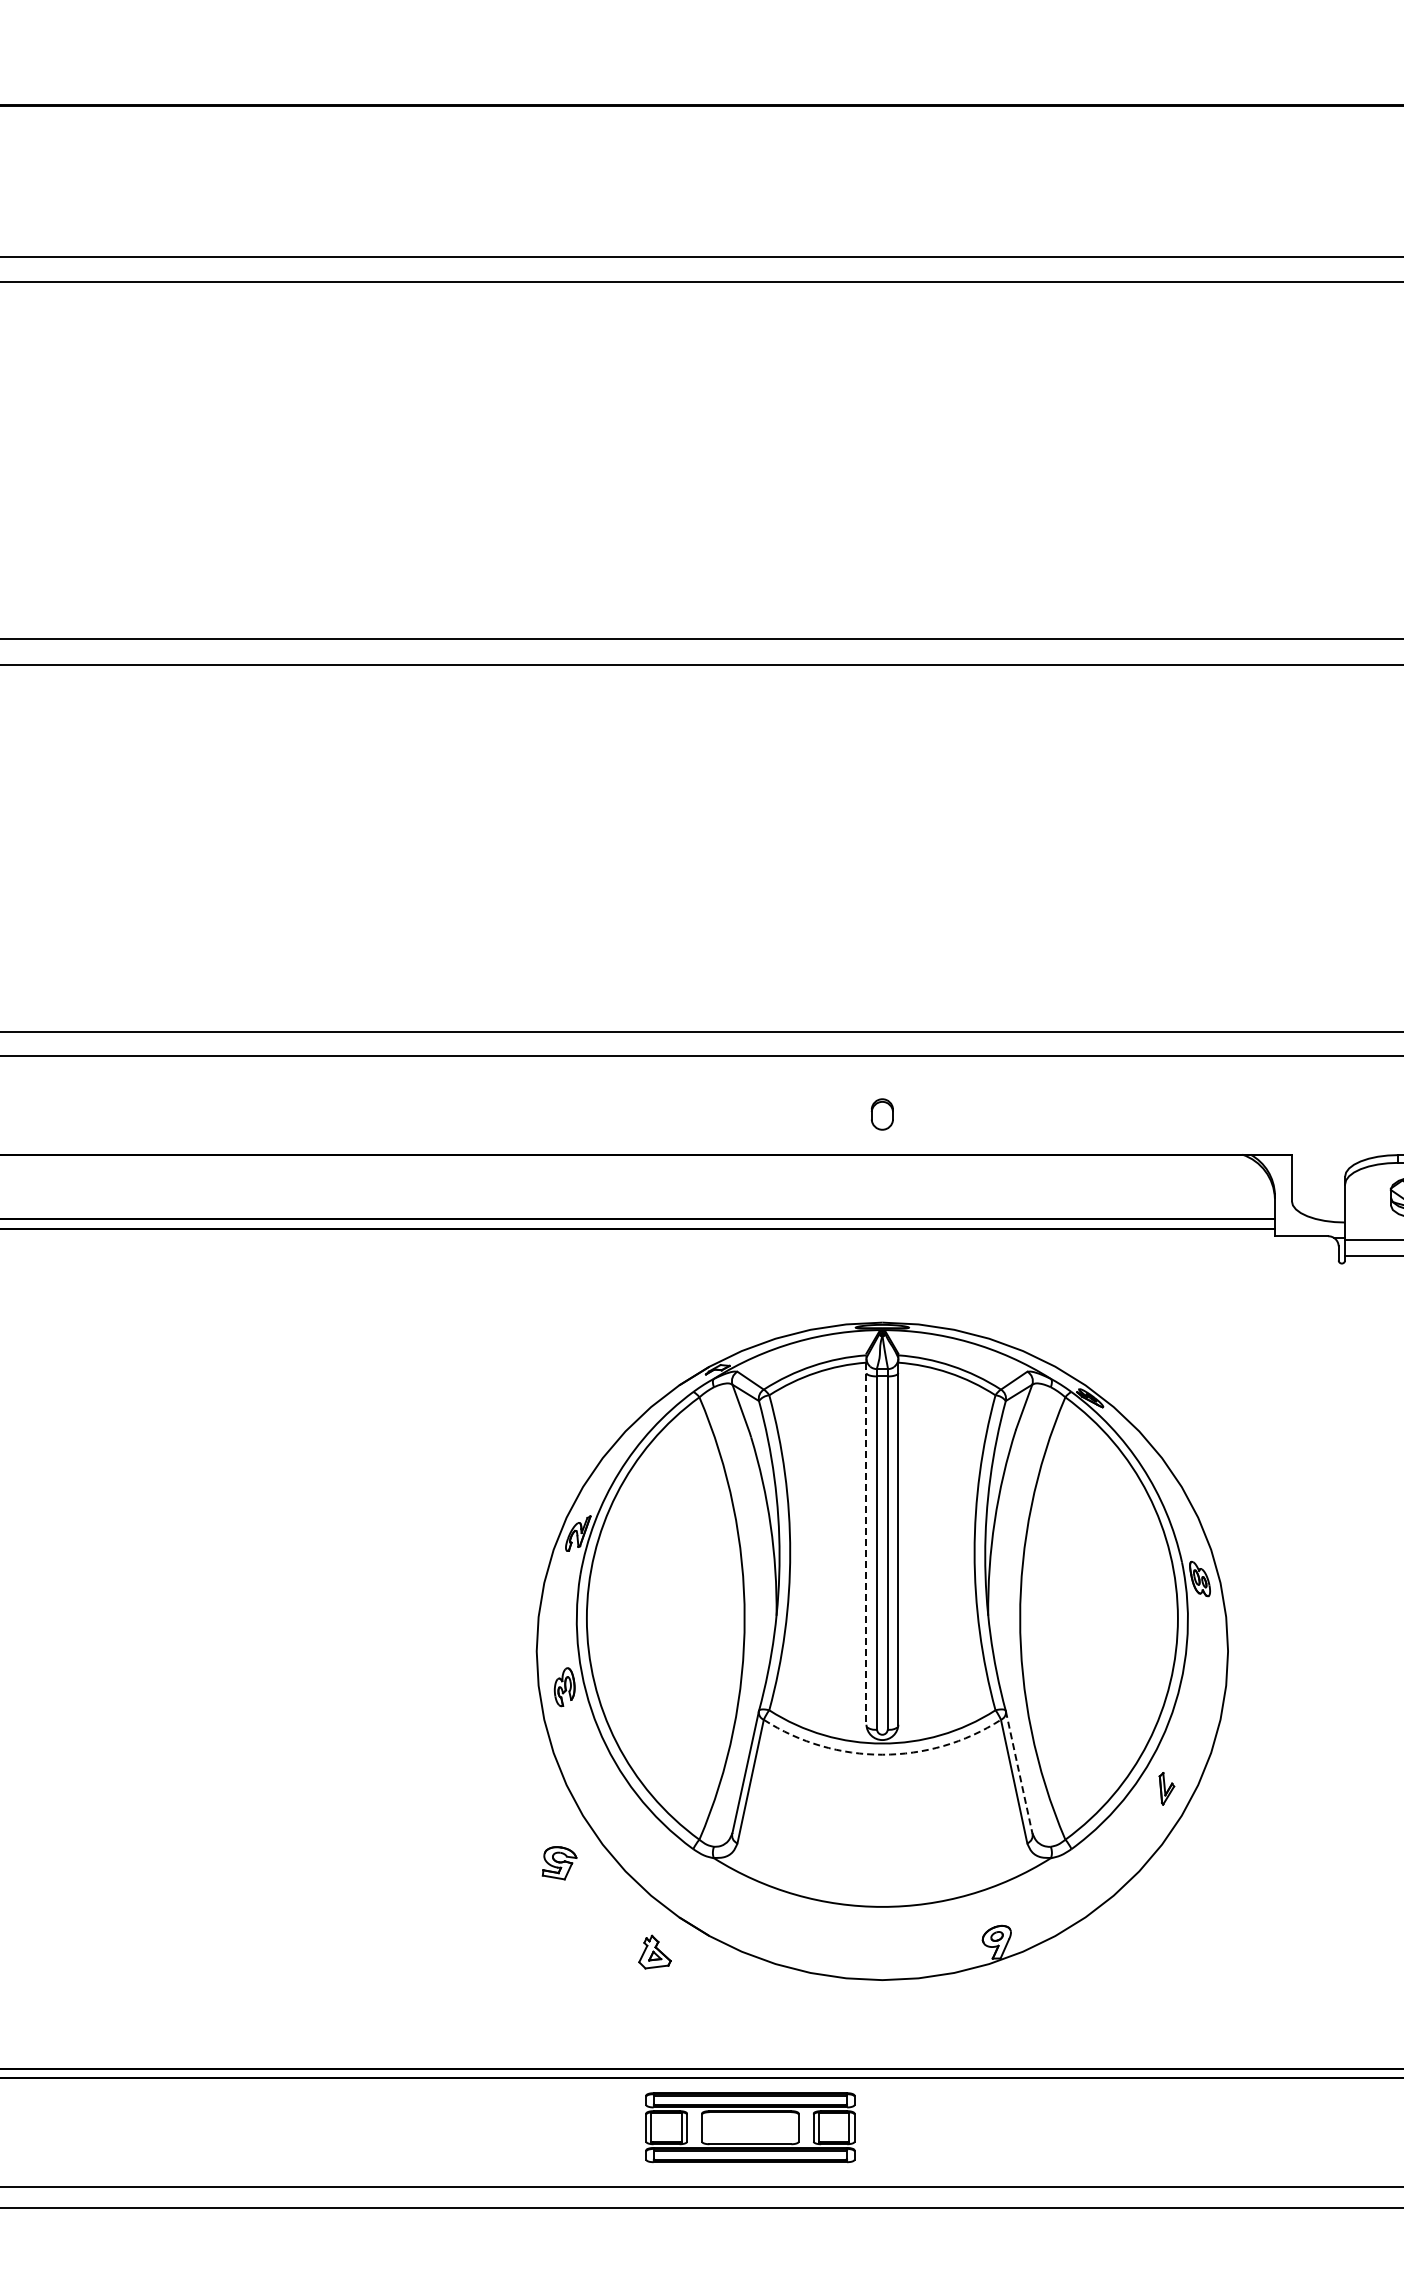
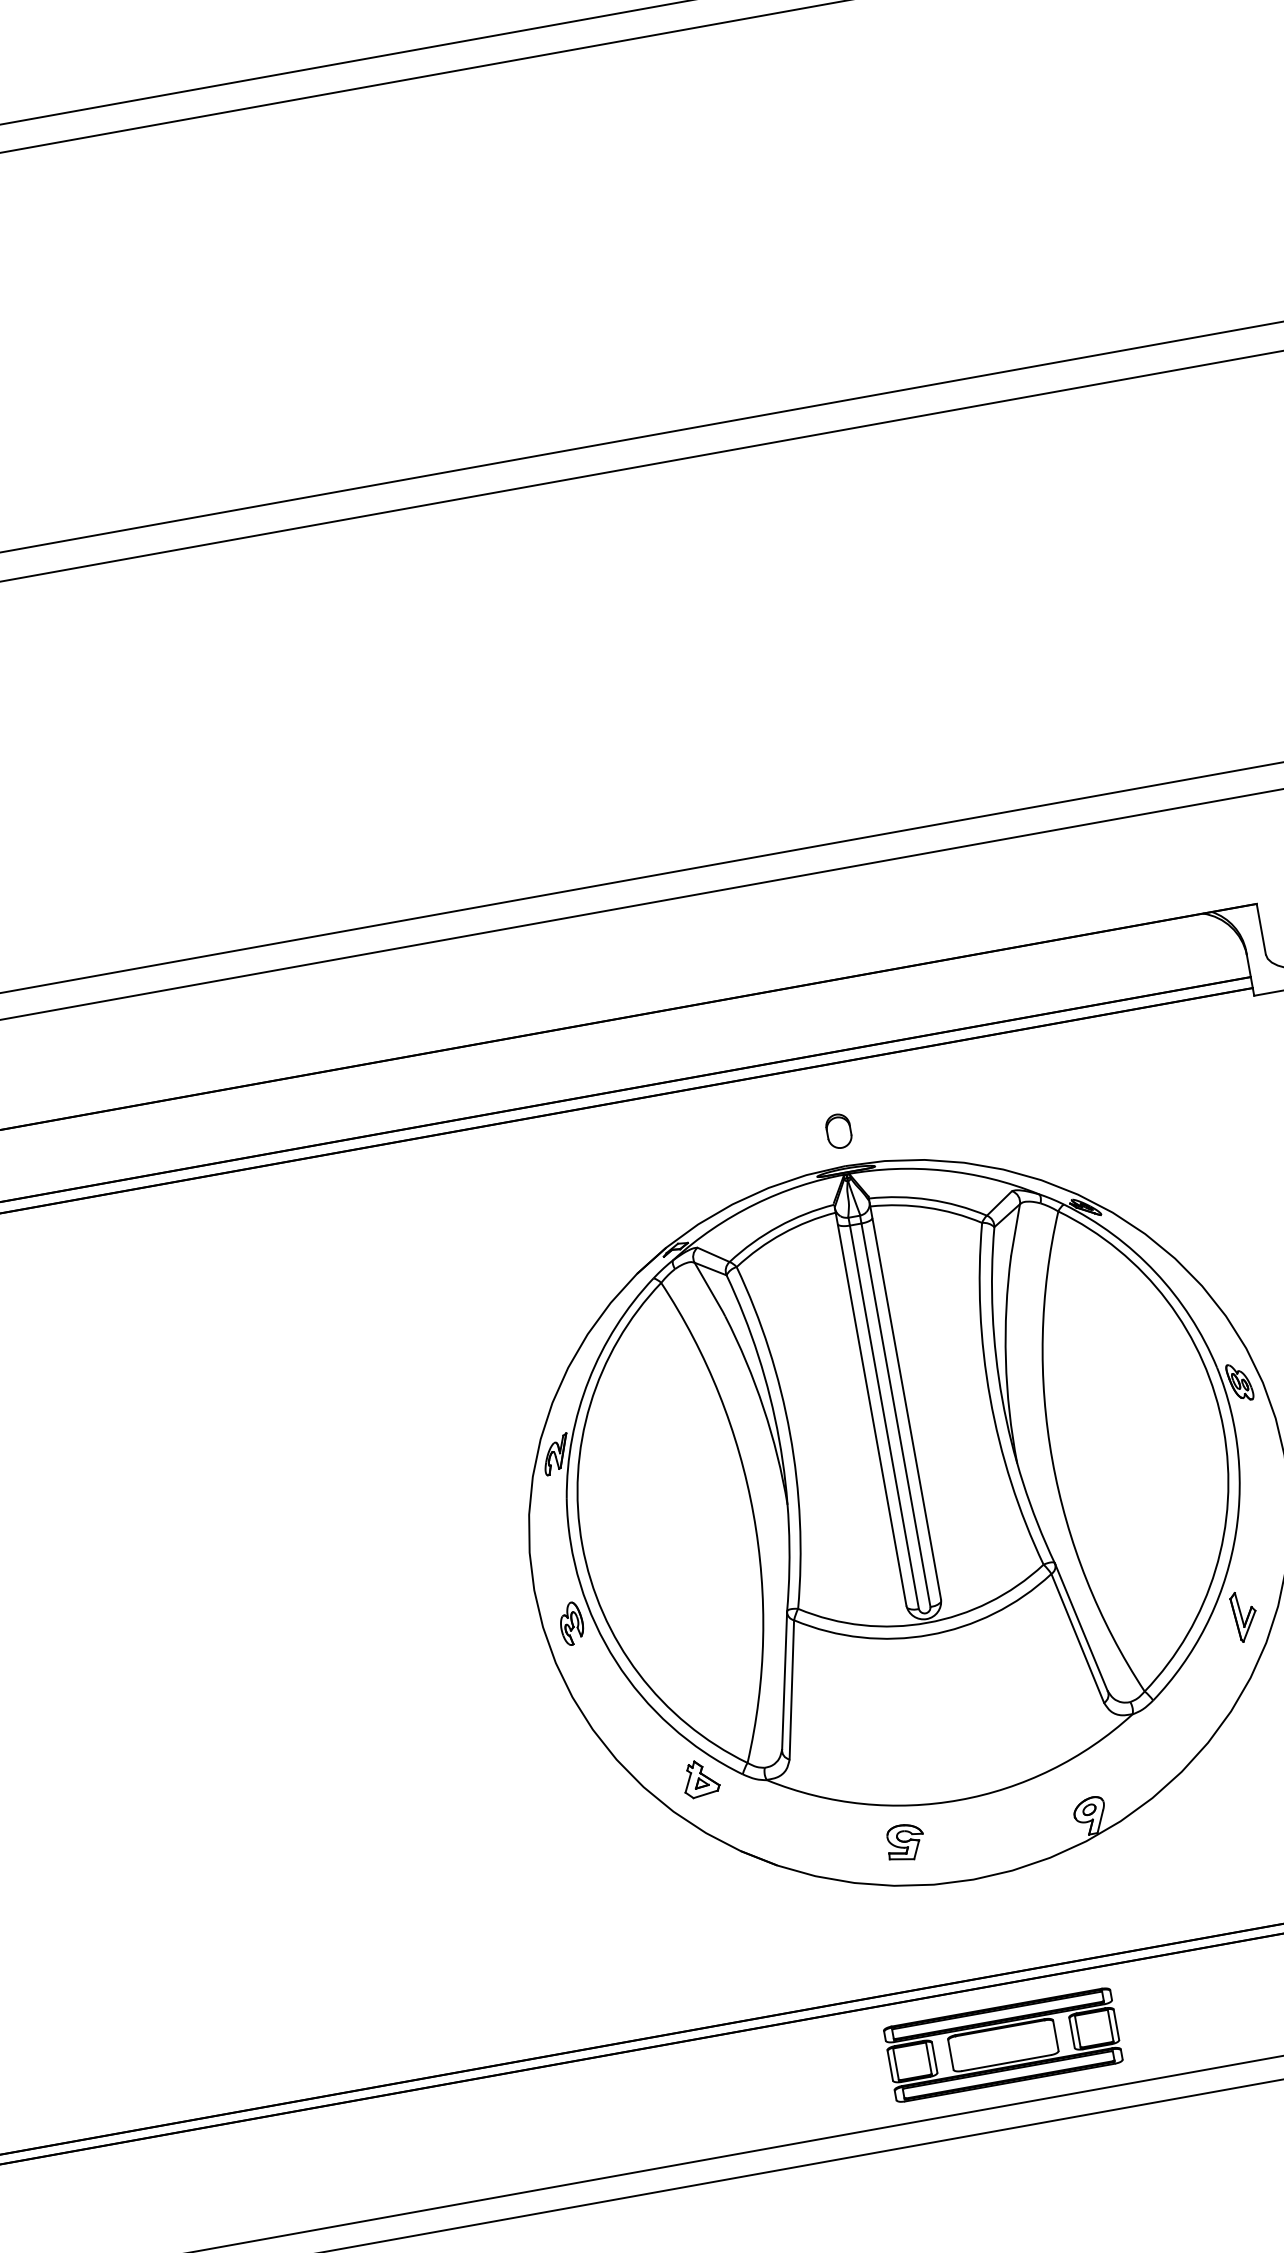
part: (881, 1114) -> (837, 1131), moved
line: (866, 1544) -> (871, 1409), dashed -> solid
arc: (882, 1754) -> (929, 1634), dashed -> solid
line: (1019, 1772) -> (1081, 1627), dashed -> solid
part: (1166, 1788) -> (1244, 1616), size x1.43
part: (559, 1863) -> (905, 1842), moved
part: (654, 1951) -> (699, 1777), moved
part: (750, 2127) -> (1003, 2044), moved

